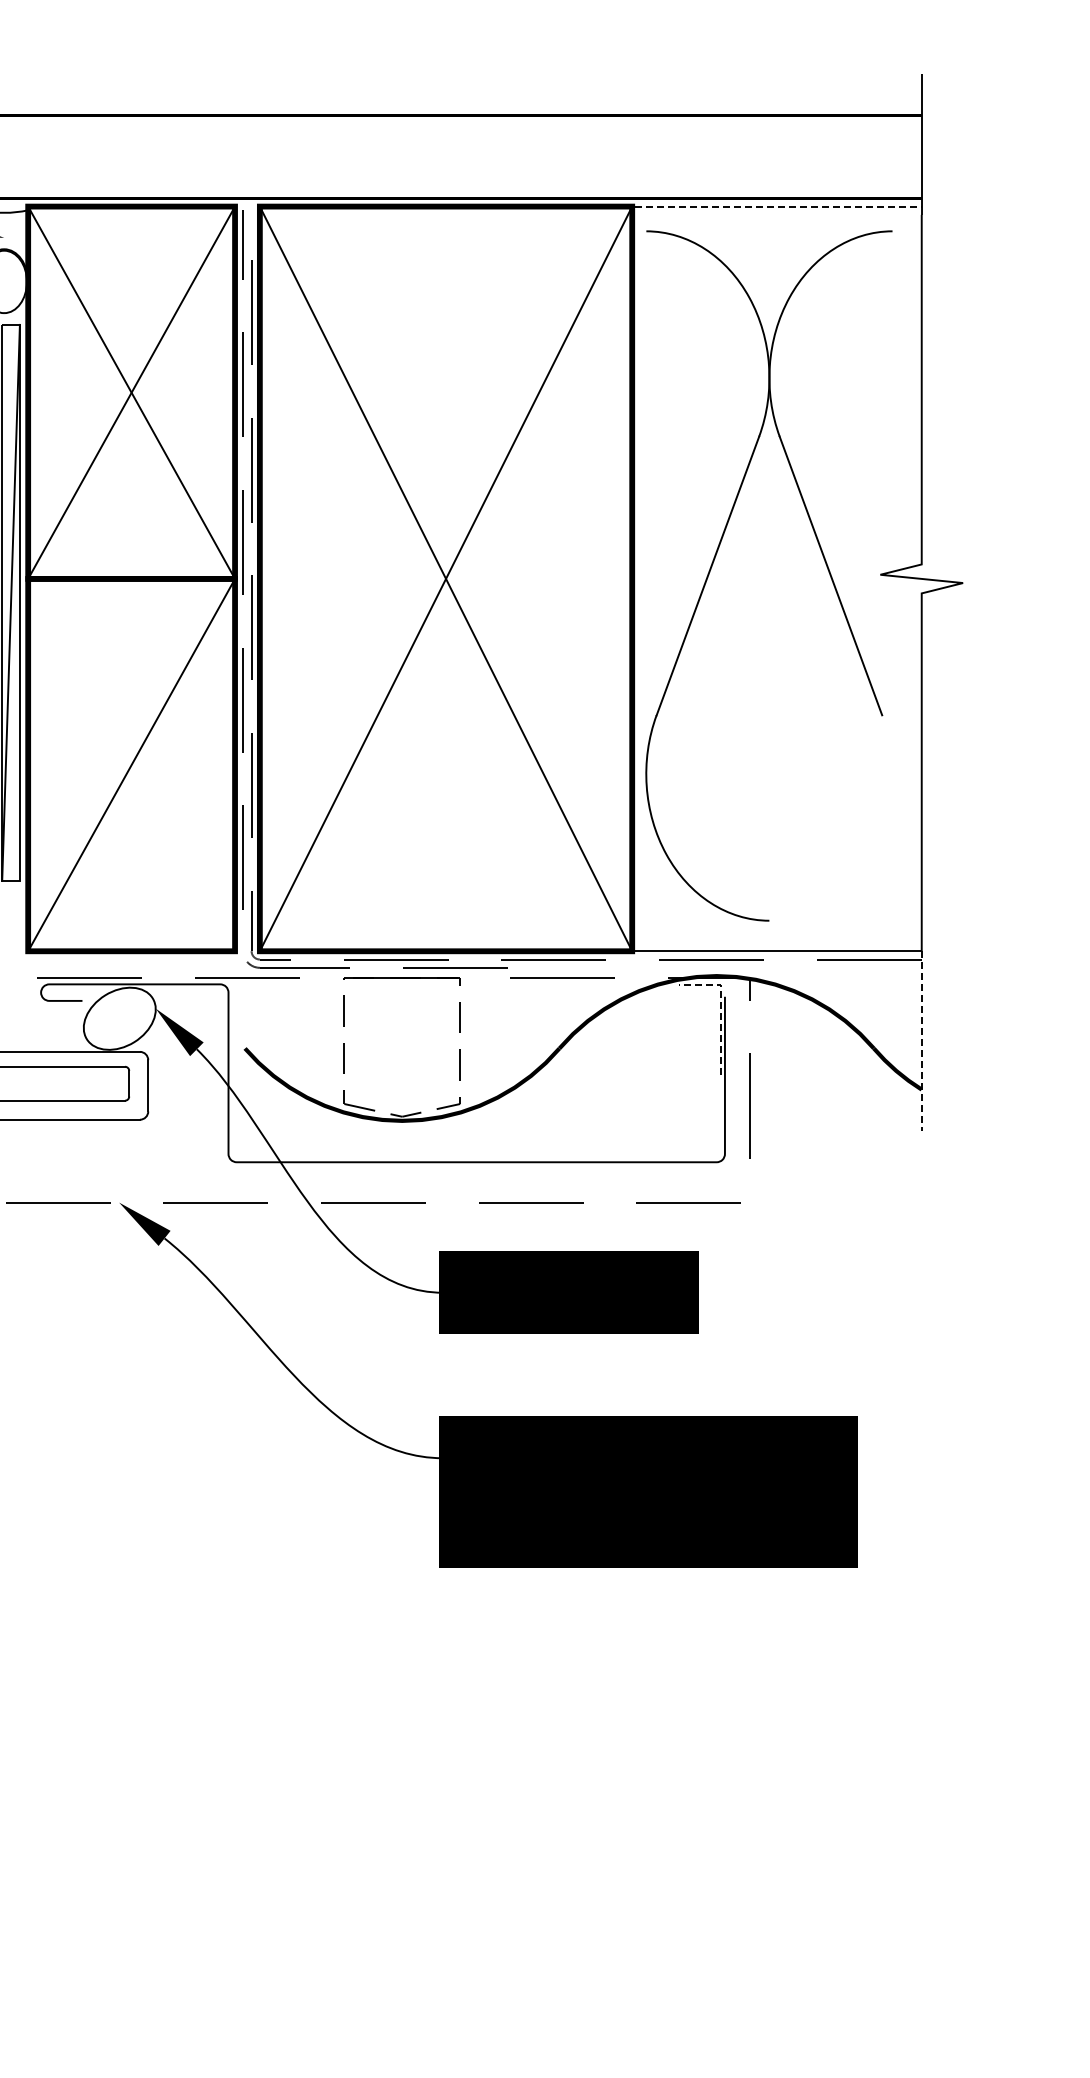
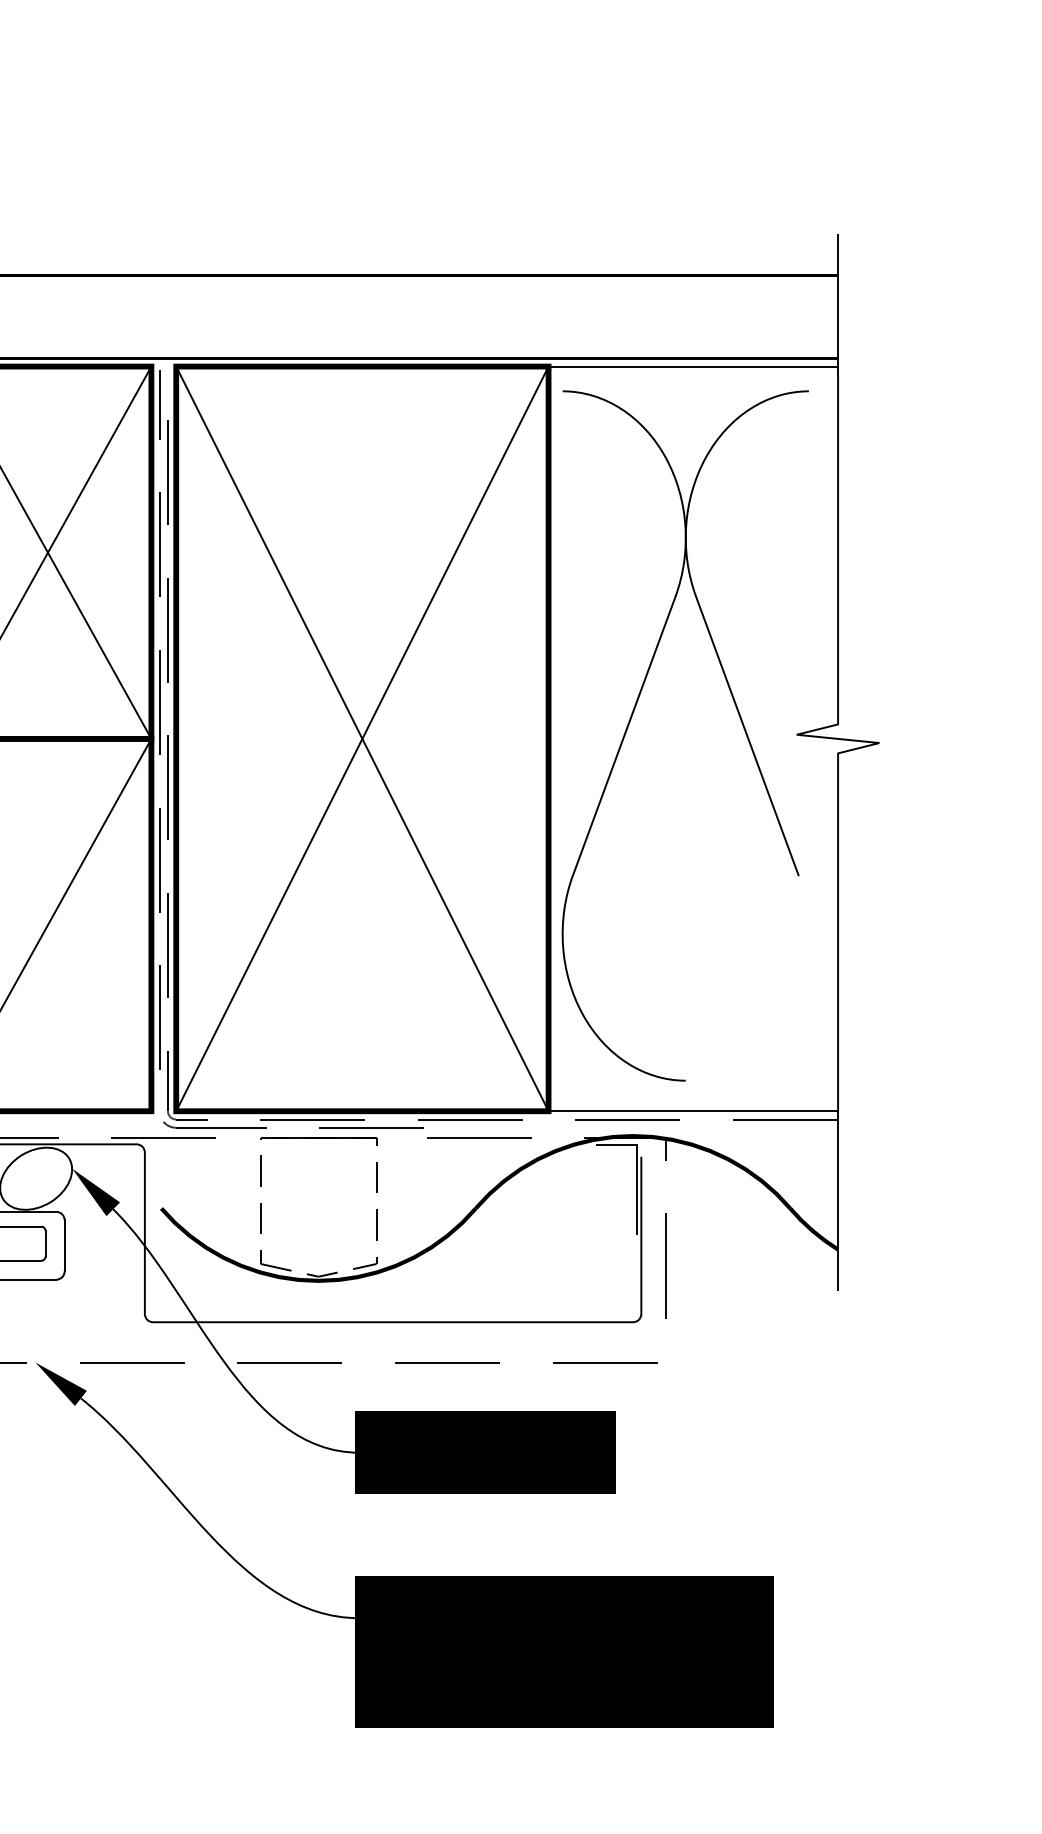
line: (772, 206) -> (688, 366), dashed -> solid
line: (720, 1008) -> (636, 1168), dashed -> solid
line: (921, 1041) -> (837, 1201), dashed -> solid

